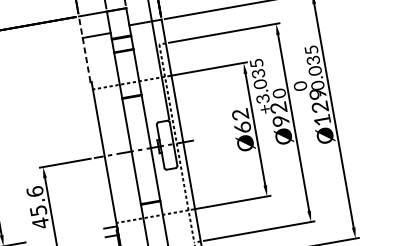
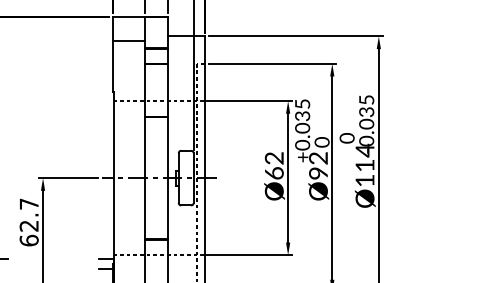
line: (84, 49) -> (112, 54), dashed -> solid
text: (262, 98) -> (302, 144), +3.035 -> +0.035
text: (318, 100) -> (364, 157), Ø129 -> Ø114
text: (37, 207) -> (28, 222), 45.6 -> 62.7

